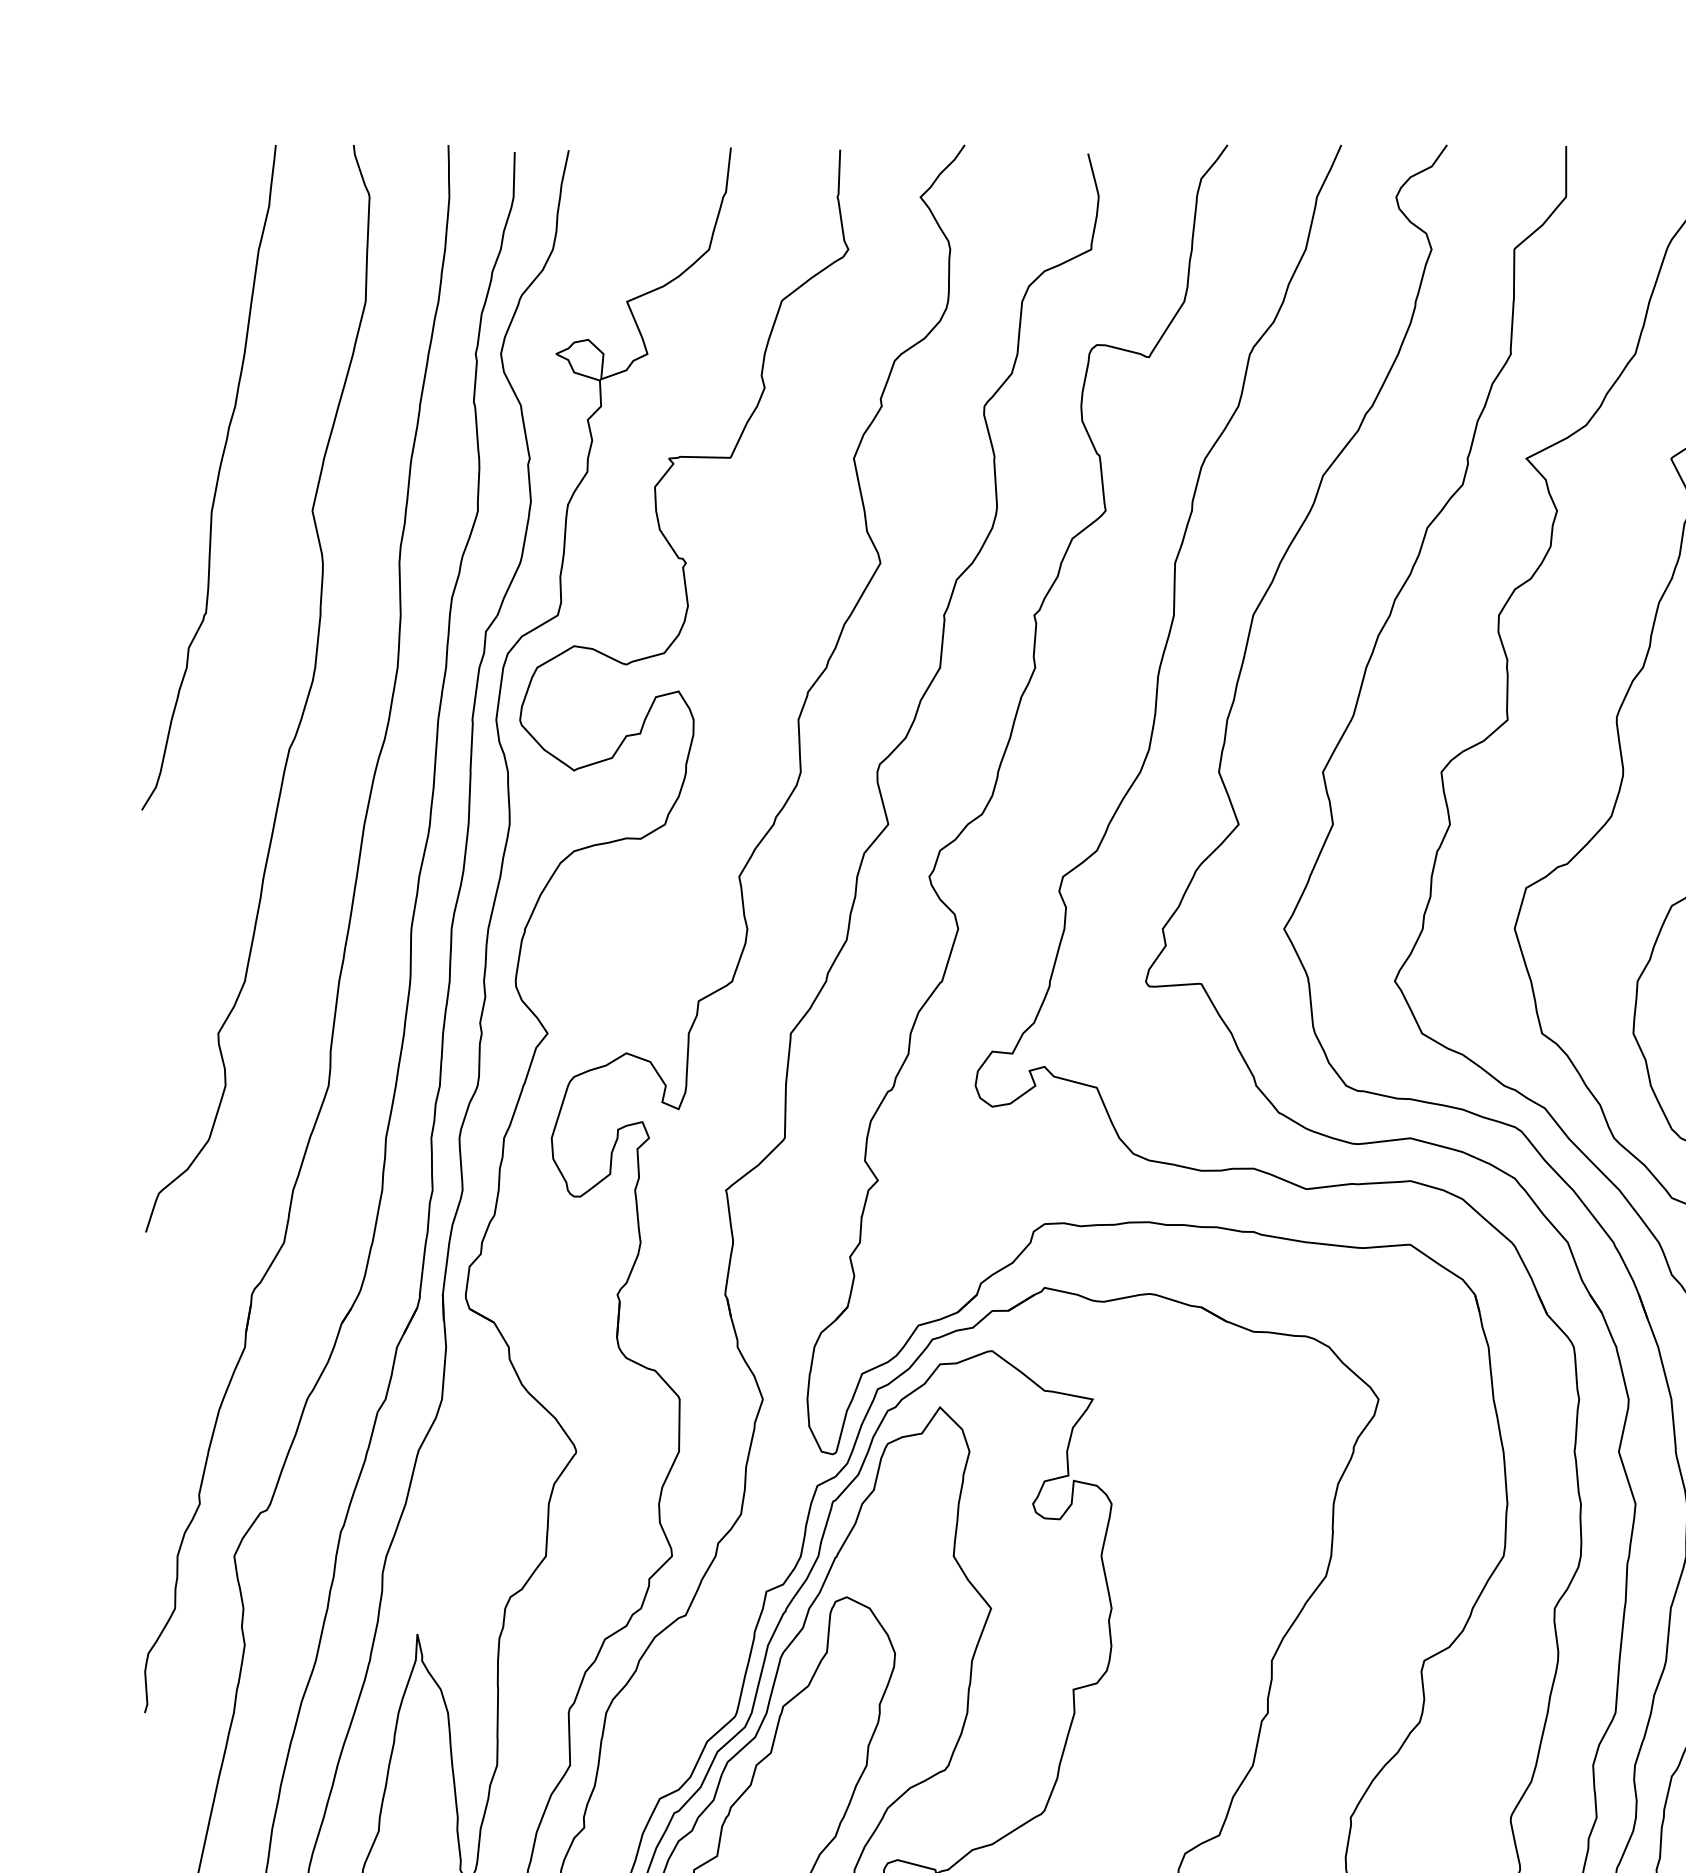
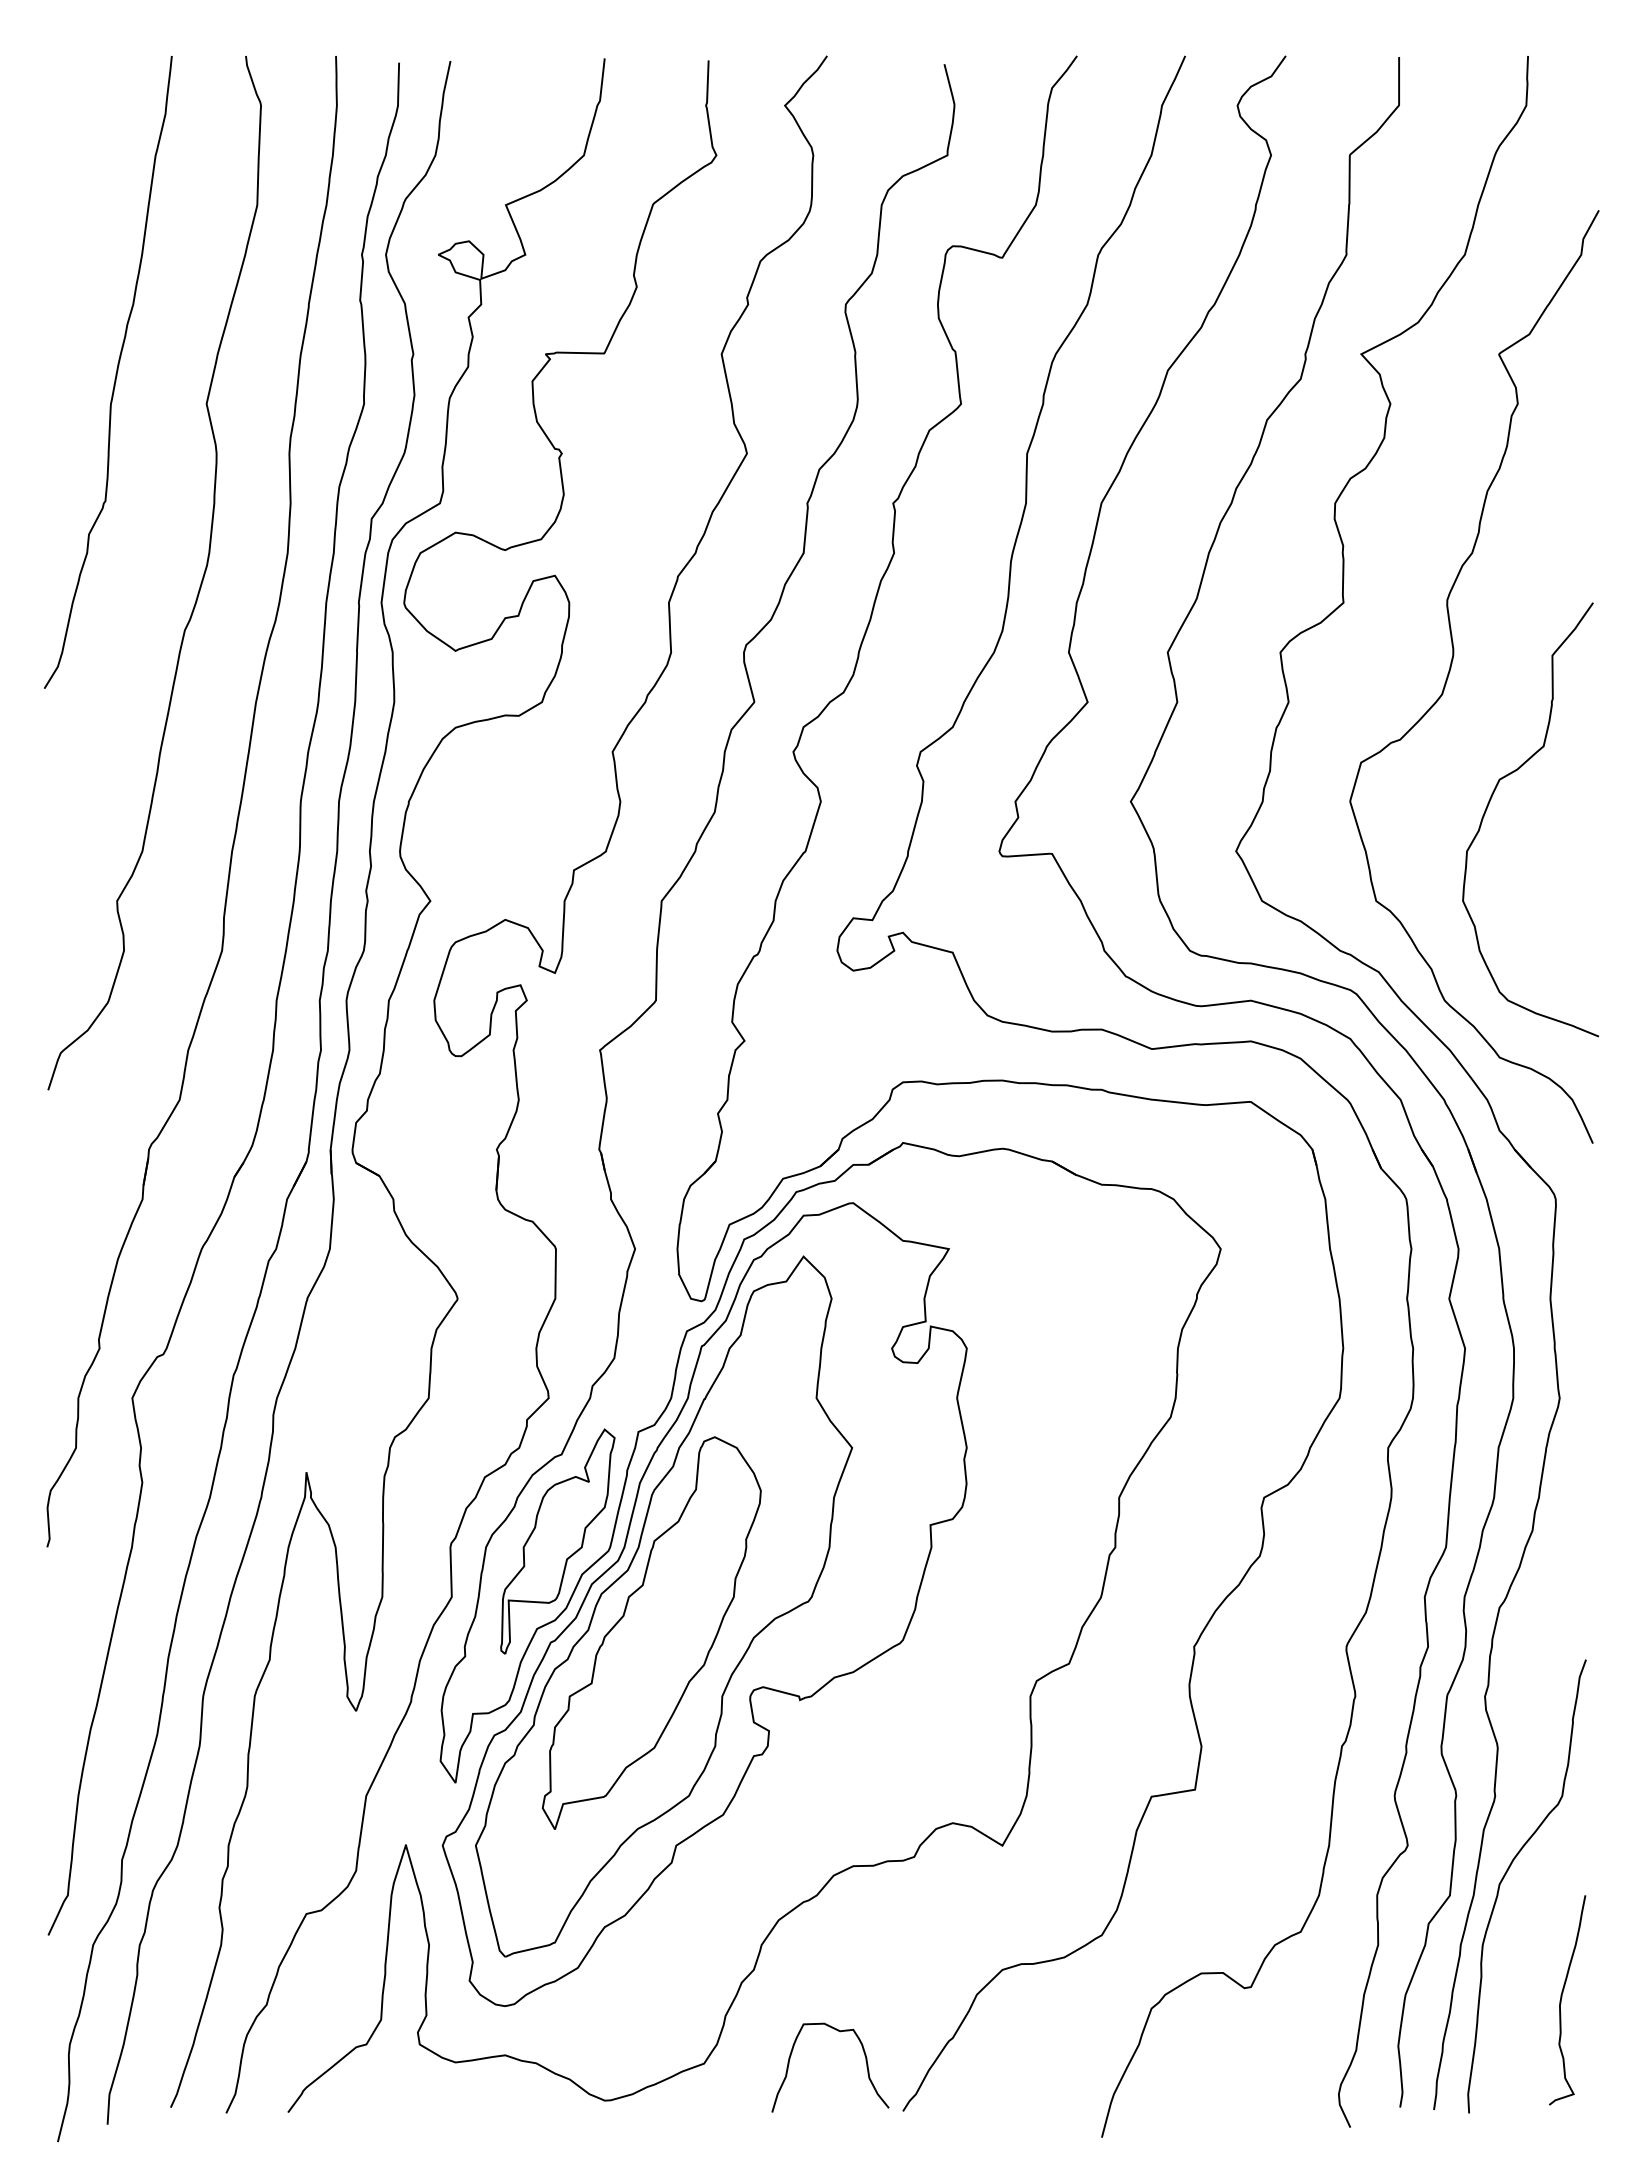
part: (681, 1706) -> (557, 1541), added

